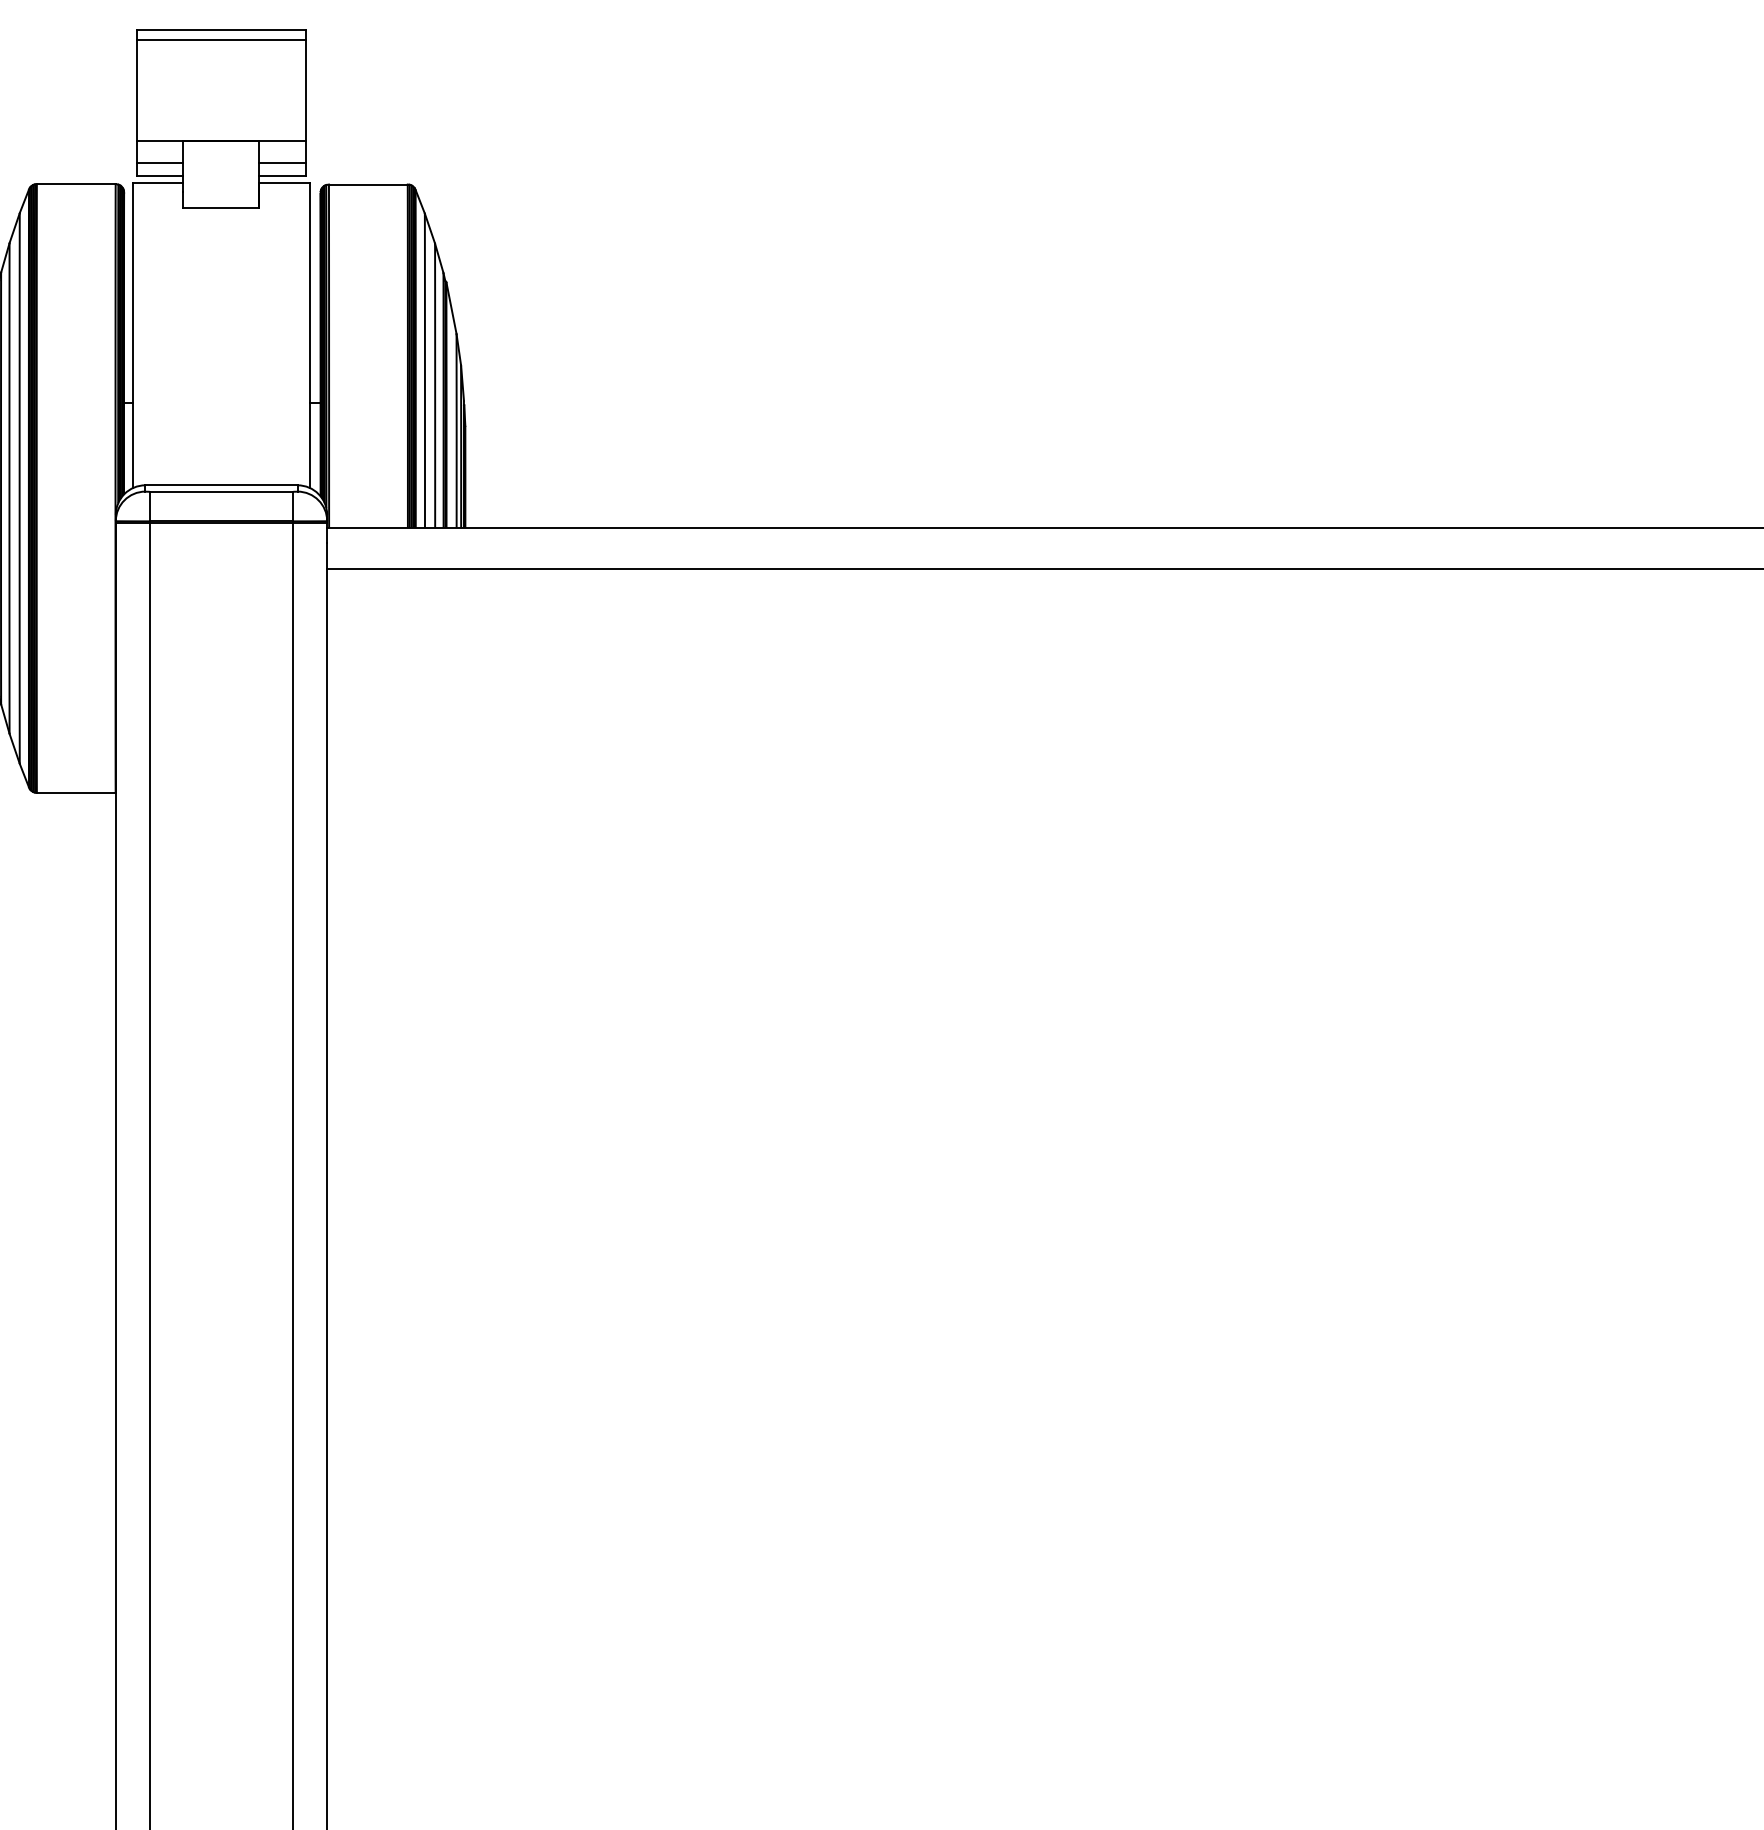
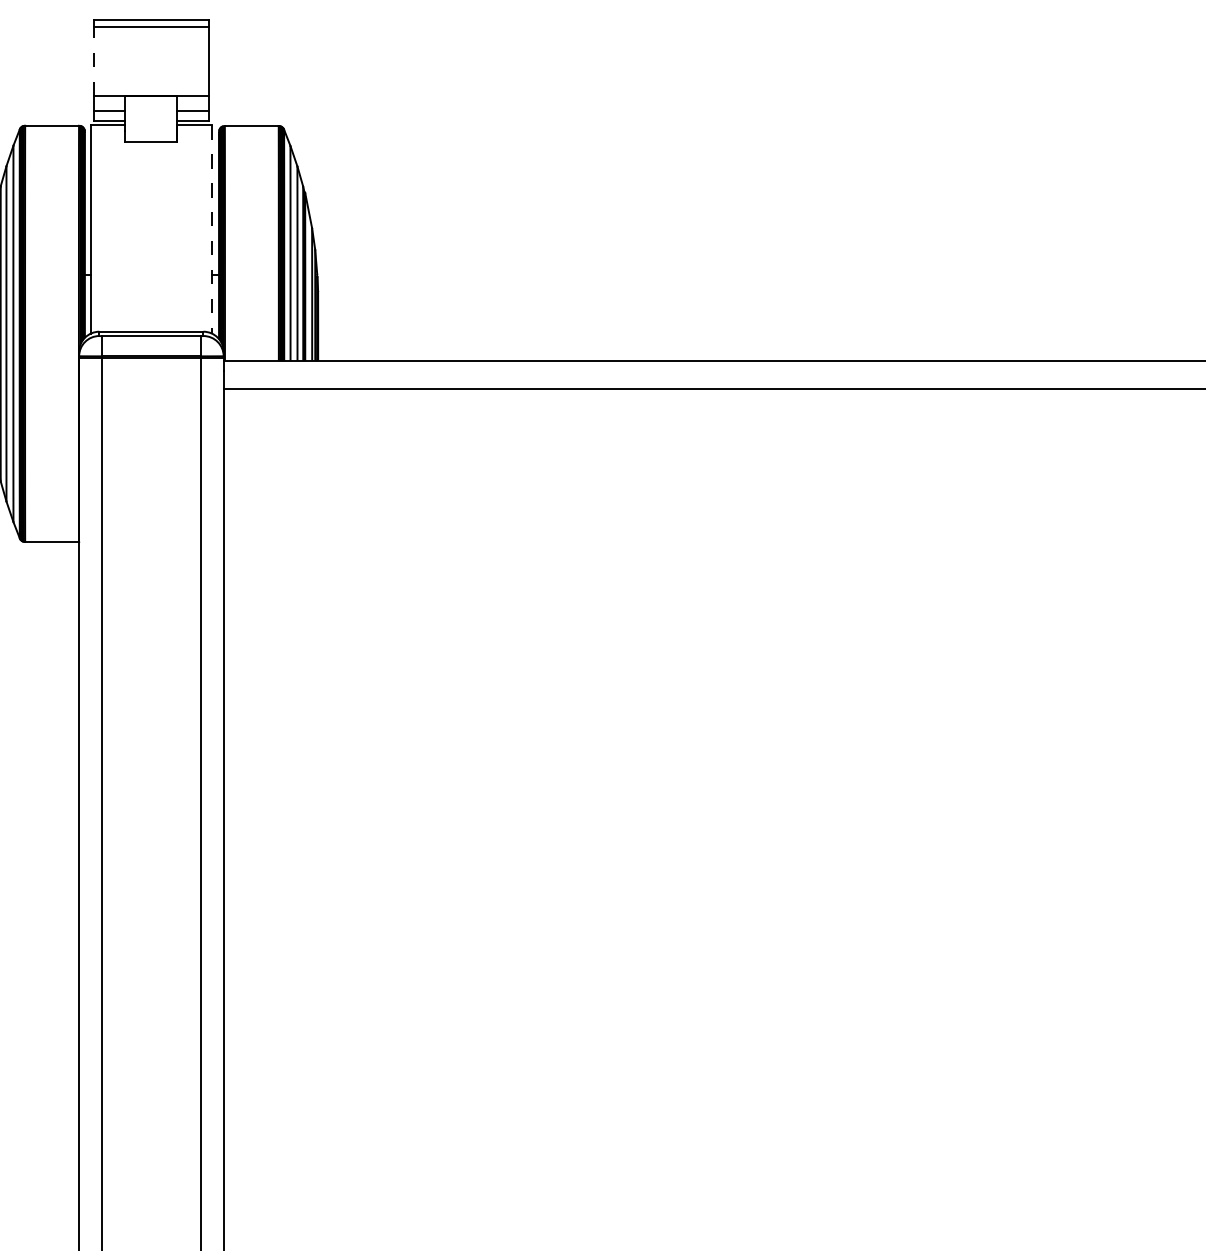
line: (136, 90) -> (93, 61), solid -> dashed
line: (310, 335) -> (212, 229), solid -> dashed

